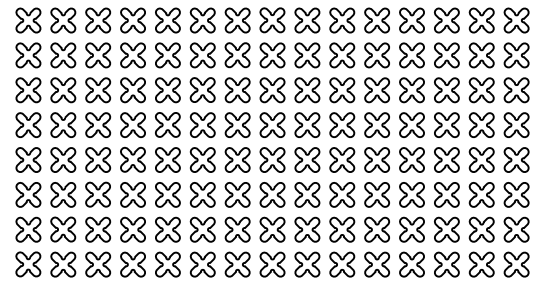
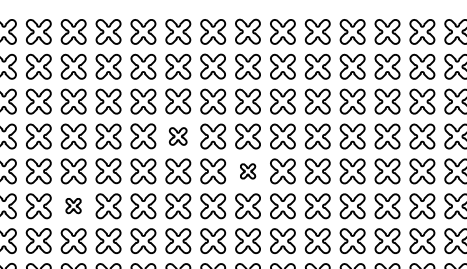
part: (202, 124) -> (178, 135), size x0.7
part: (272, 159) -> (248, 170), size x0.6
part: (97, 194) -> (73, 205), size x0.6

